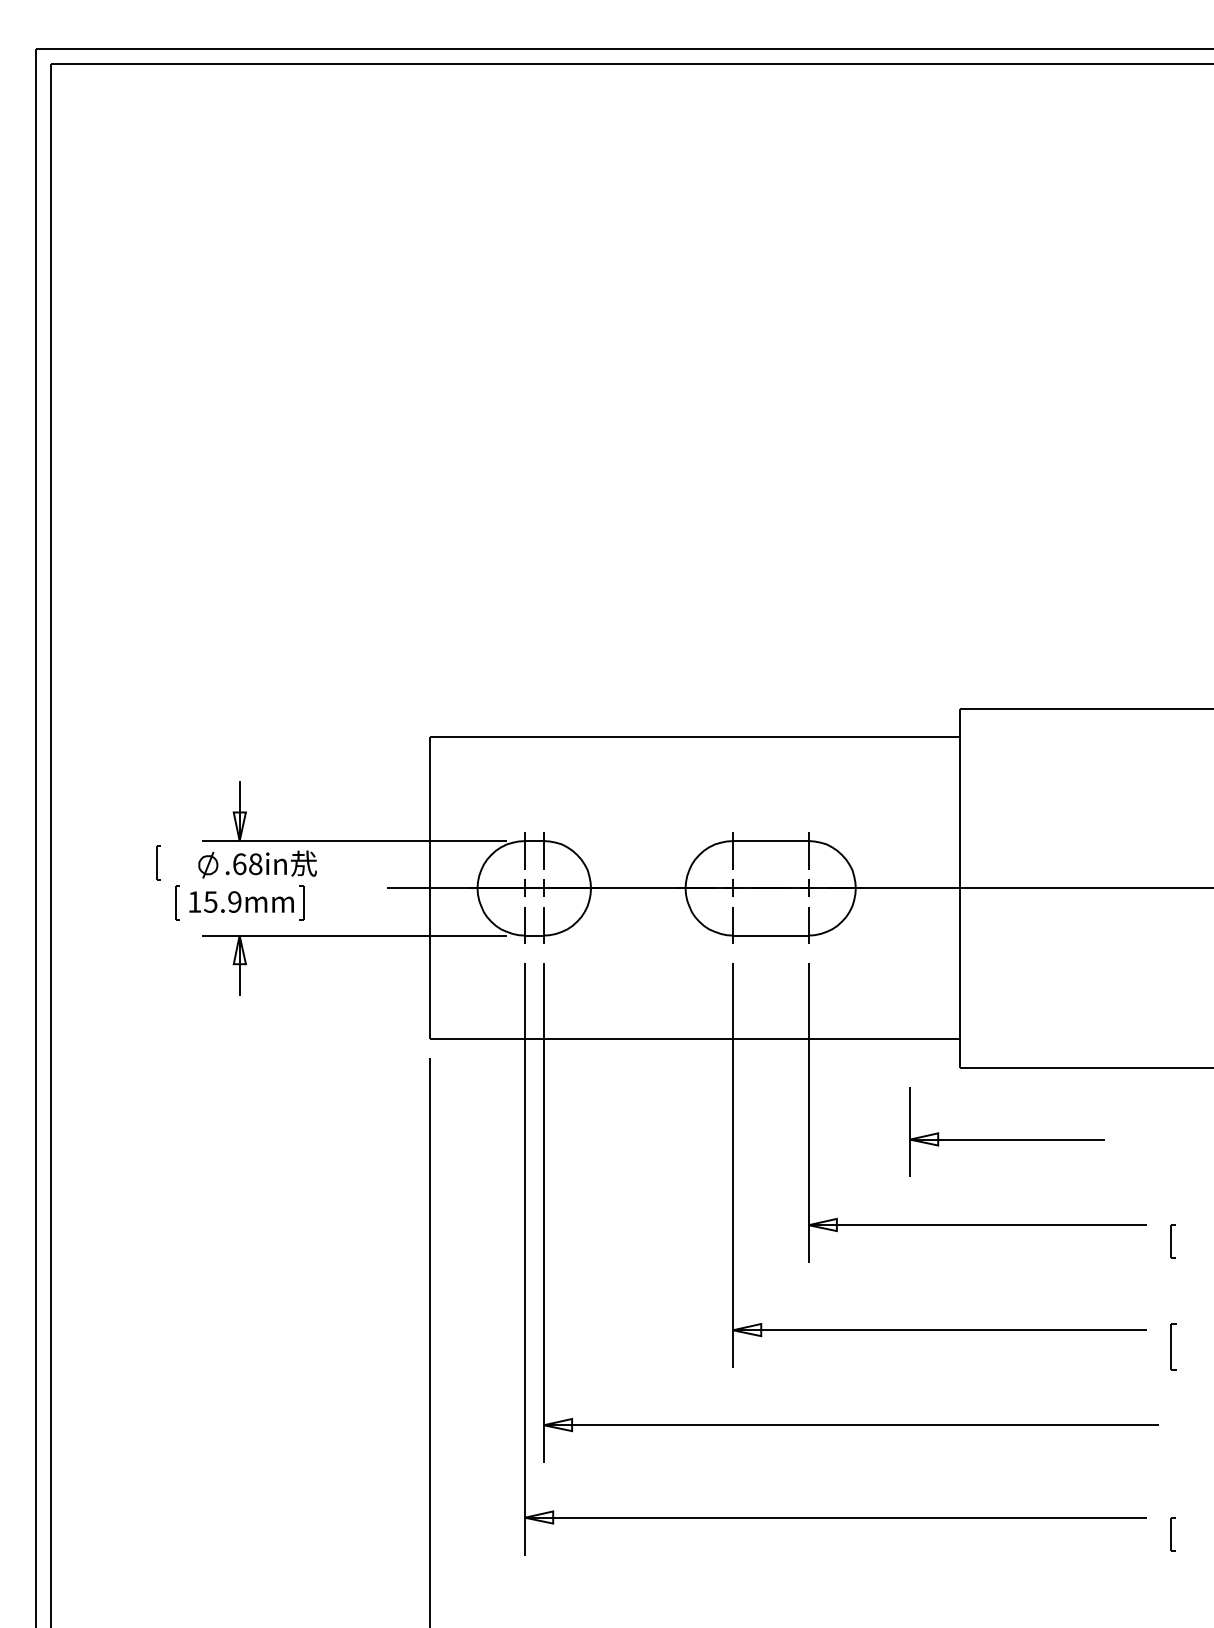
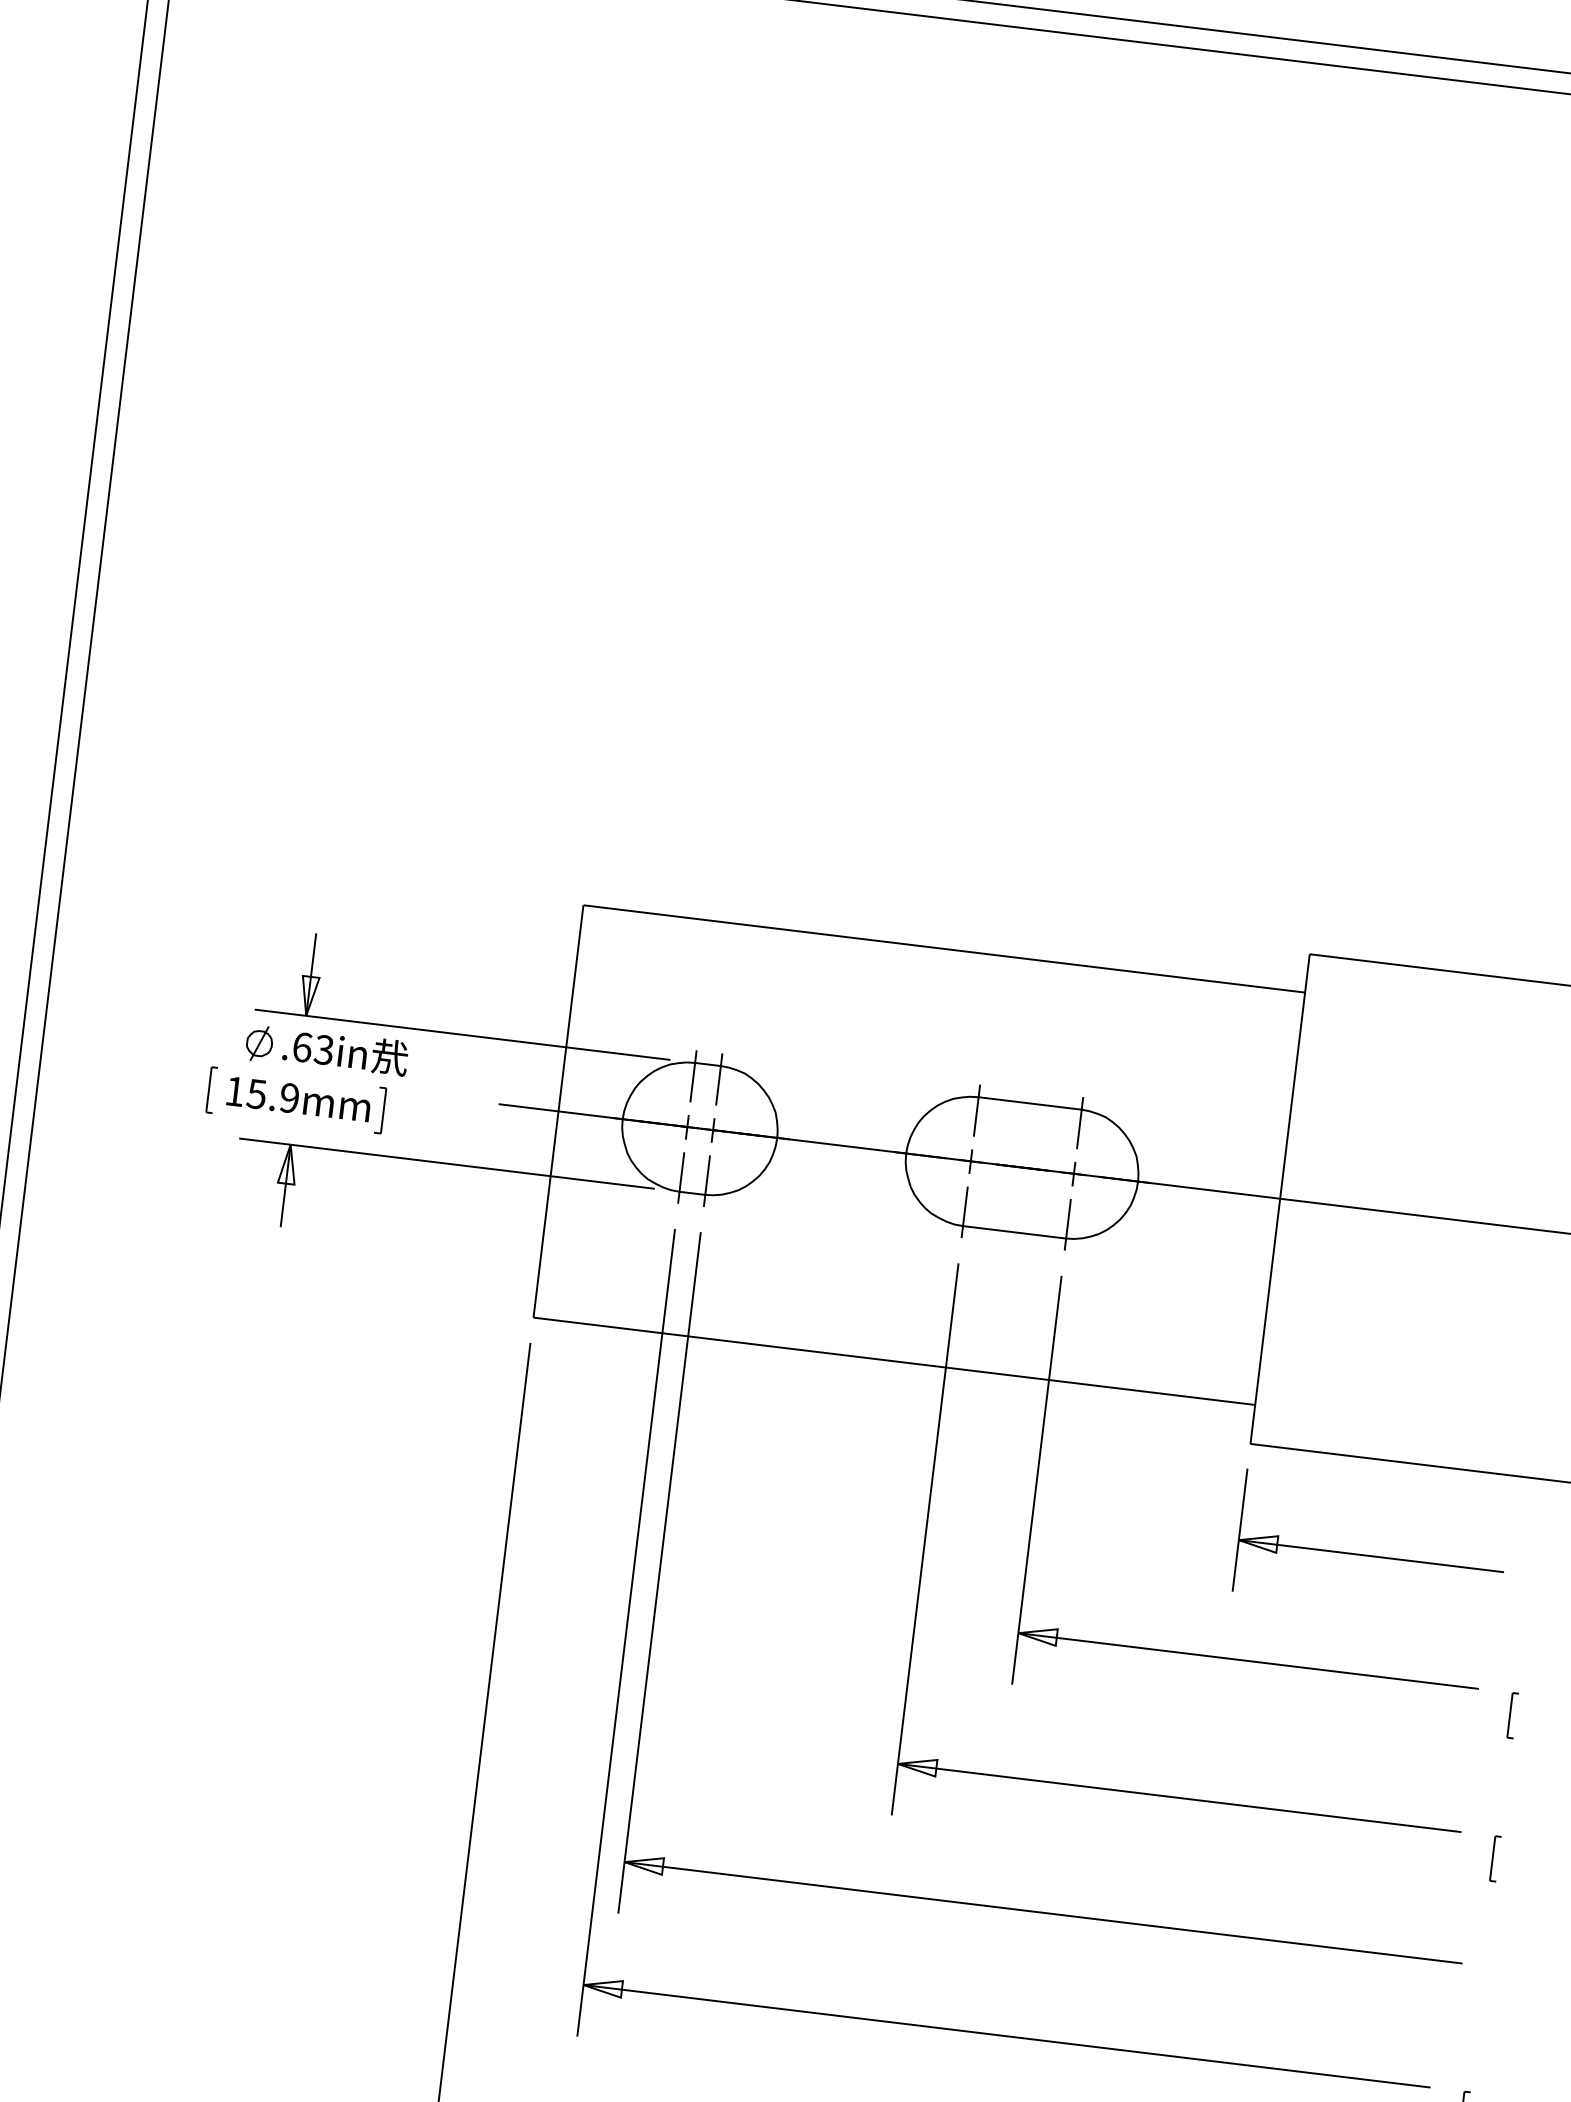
part: (158, 862) -> (192, 1031), removed
text: (255, 863) -> (324, 1049), .68in -> .63in
part: (1006, 1139) -> (1370, 1555), moved
part: (1172, 1346) -> (1494, 1858), size x0.71

